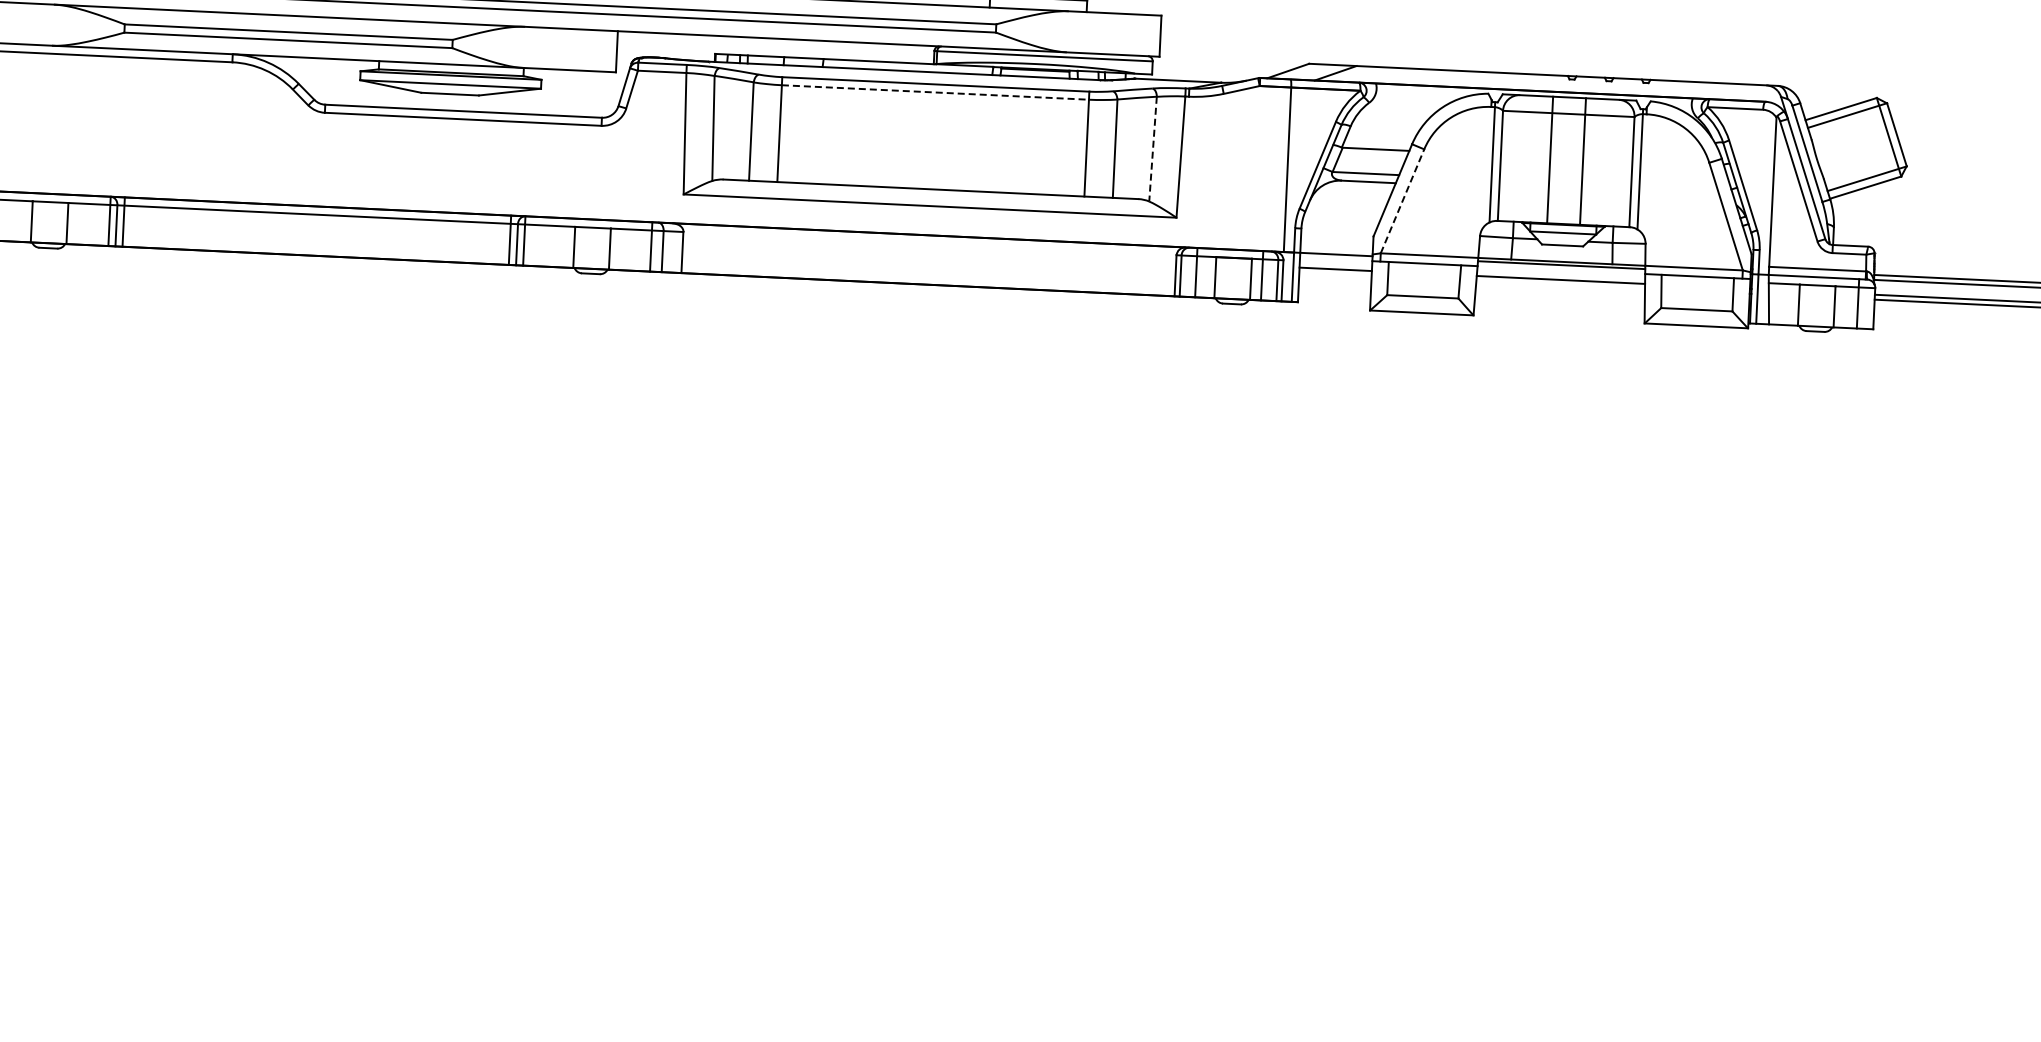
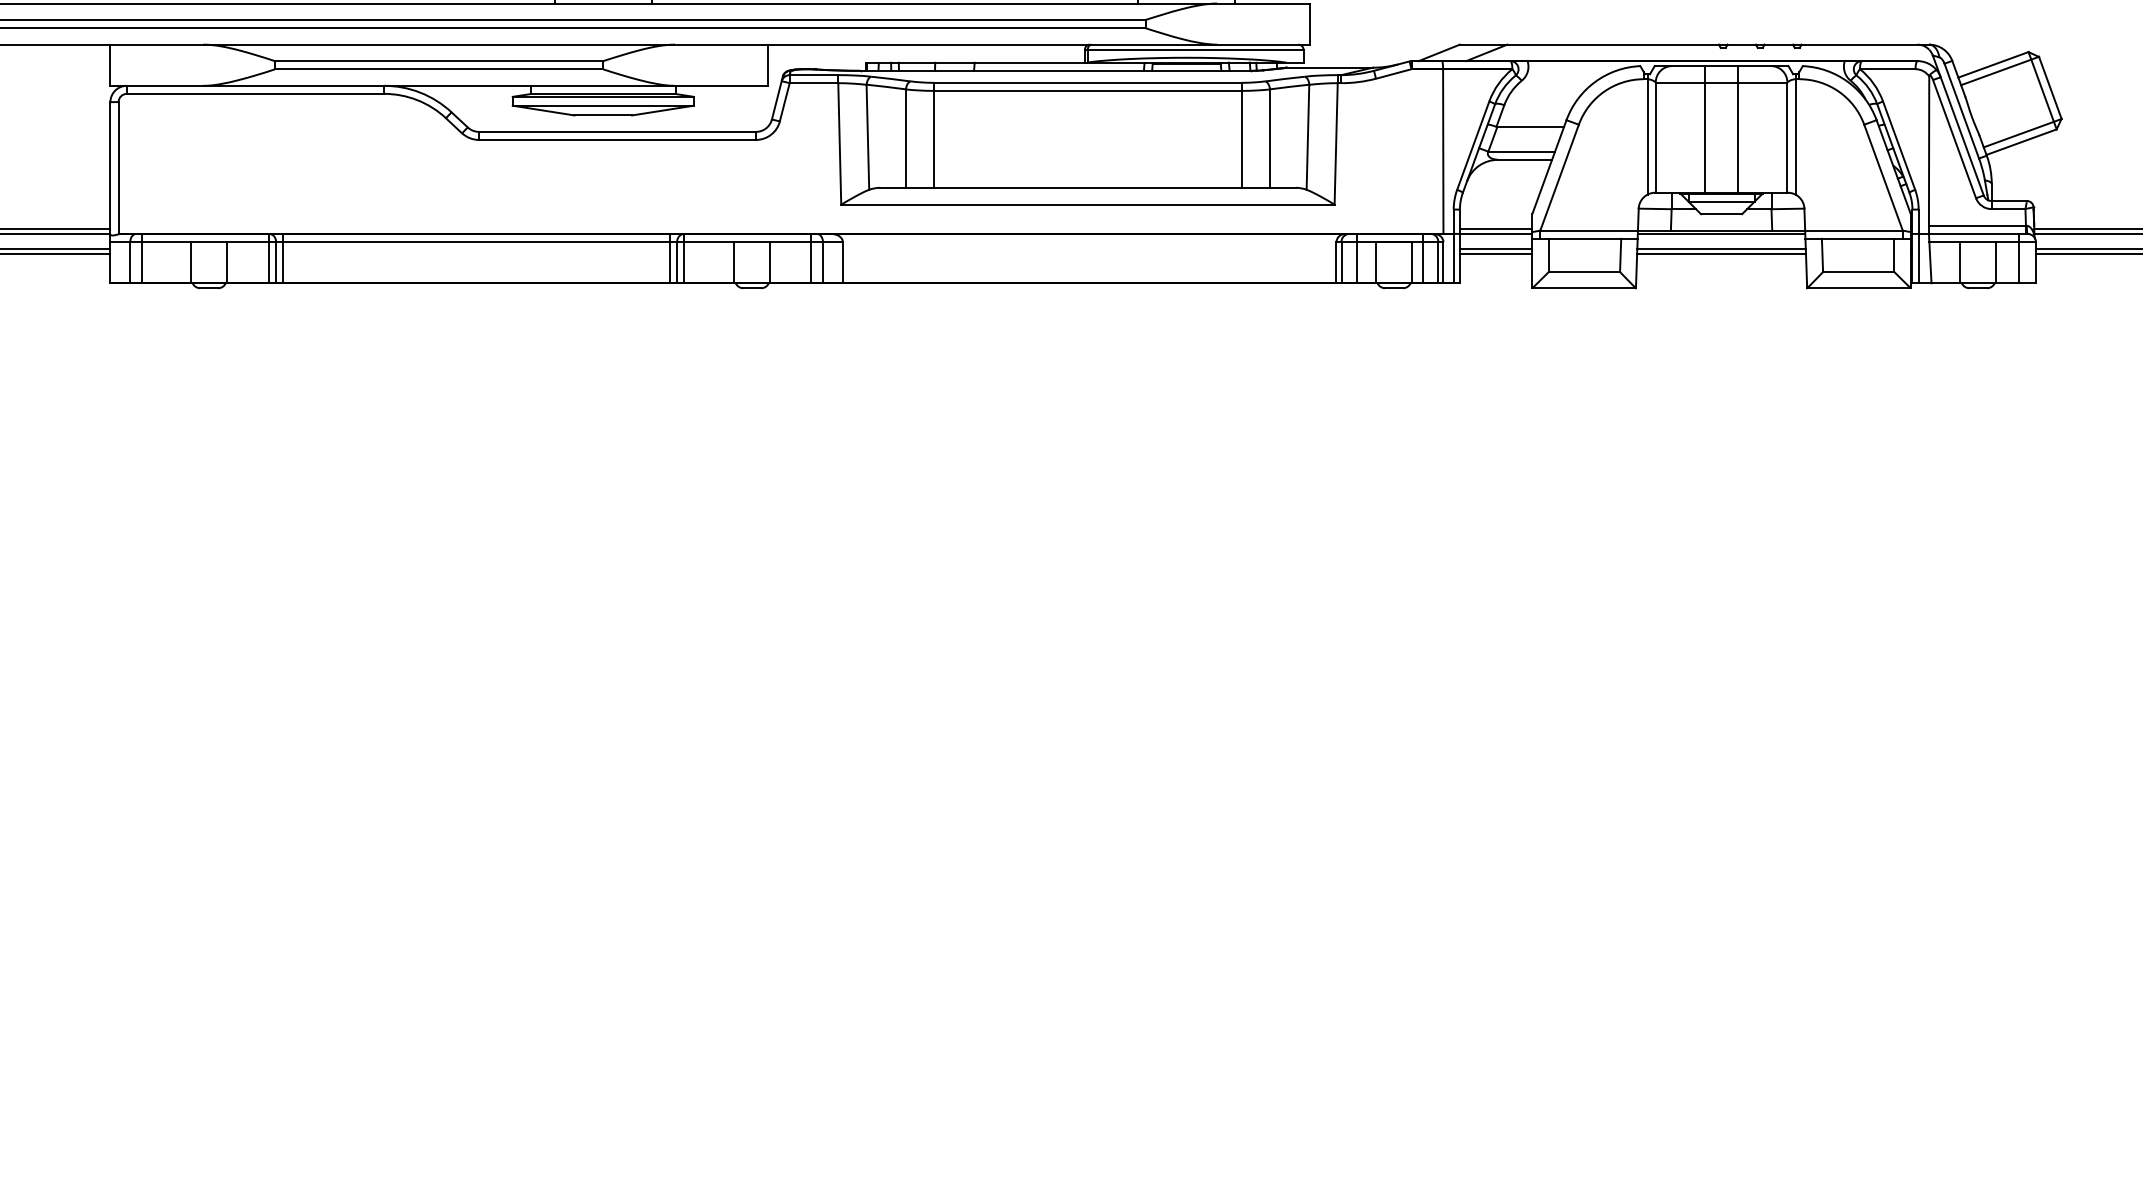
line: (935, 92) -> (1087, 90), dashed -> solid
line: (1152, 149) -> (1307, 137), dashed -> solid
line: (1402, 201) -> (1559, 177), dashed -> solid
line: (1336, 249) -> (1495, 228), added
line: (1334, 274) -> (1495, 253), added
line: (1560, 284) -> (1721, 253), added

